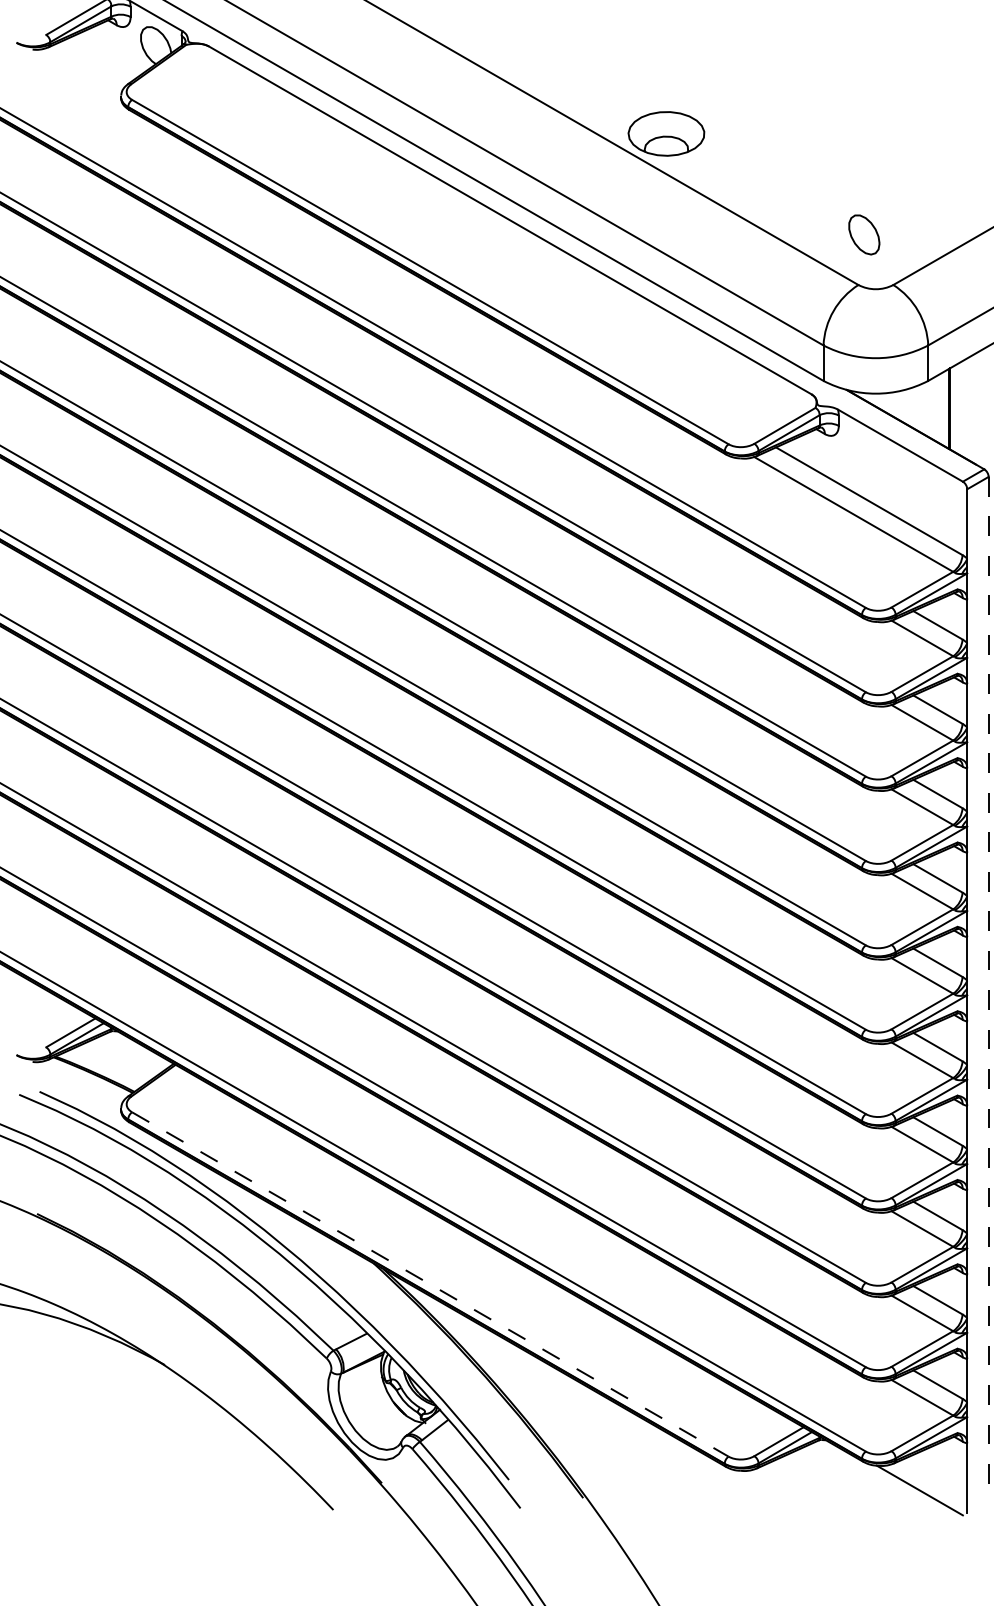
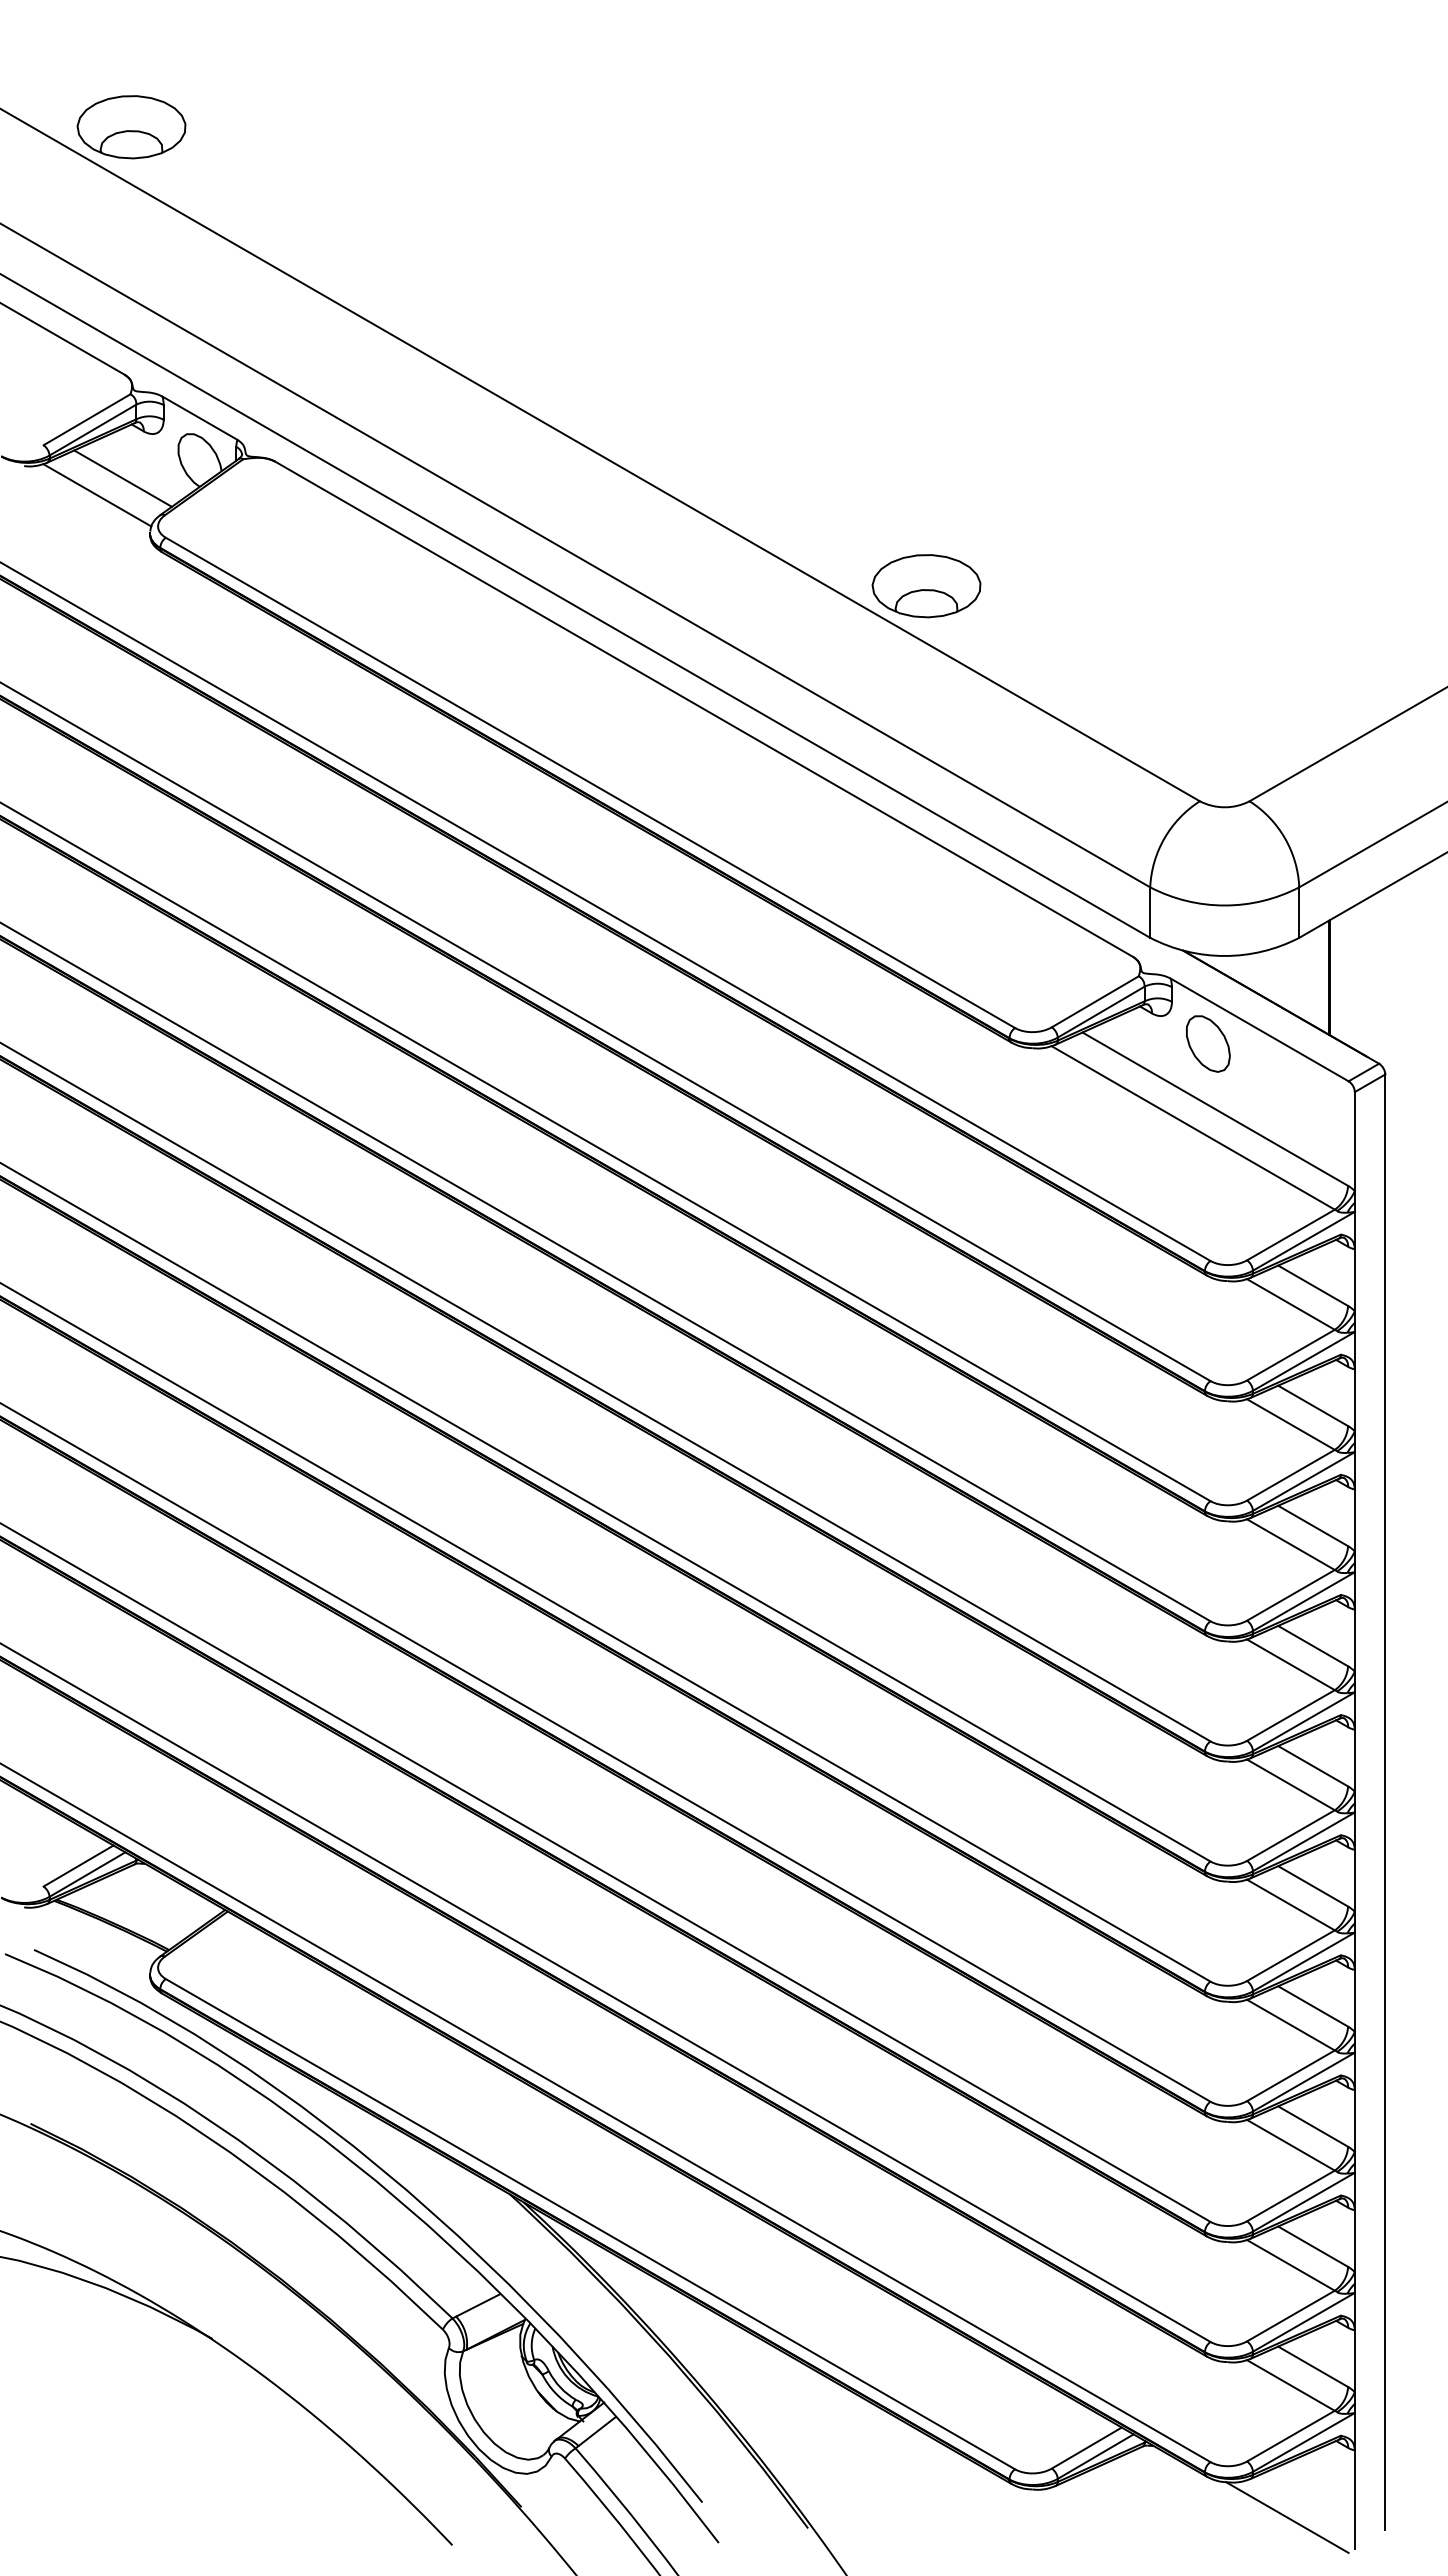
line: (101, 58) -> (122, 478), added
line: (84, 70) -> (97, 495), added
part: (864, 234) -> (1208, 1043), moved
line: (988, 988) -> (1385, 1802), dashed -> solid
line: (430, 1284) -> (590, 2224), dashed -> solid

